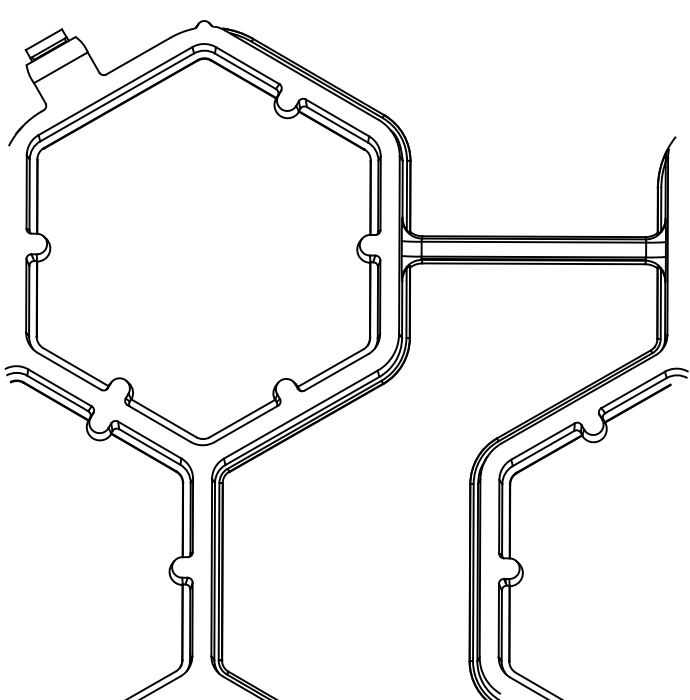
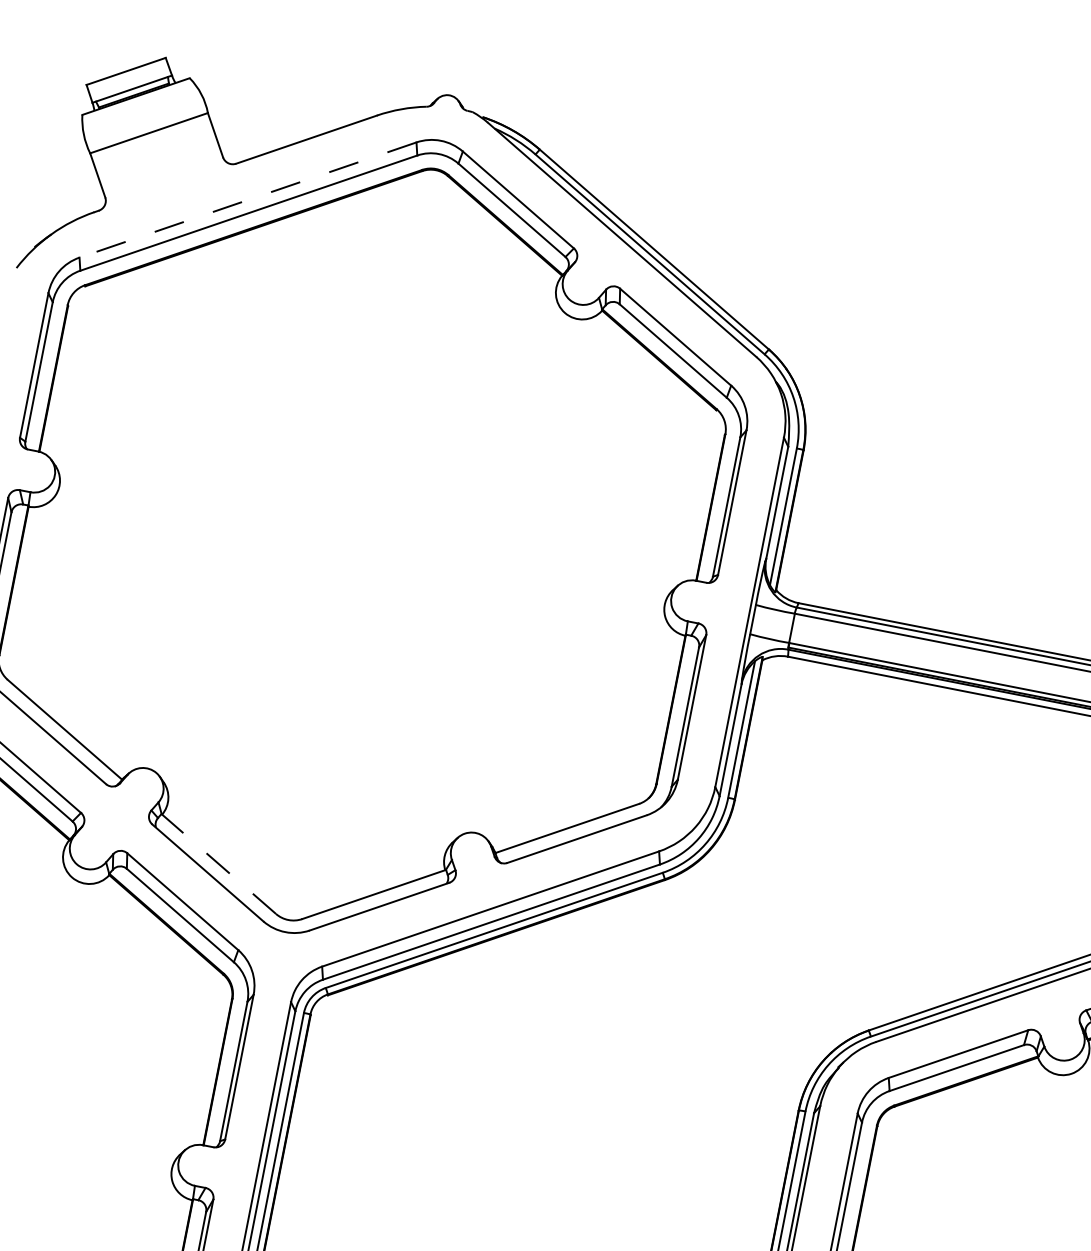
line: (115, 91) -> (247, 200), solid -> dashed
line: (163, 418) -> (218, 864), solid -> dashed

